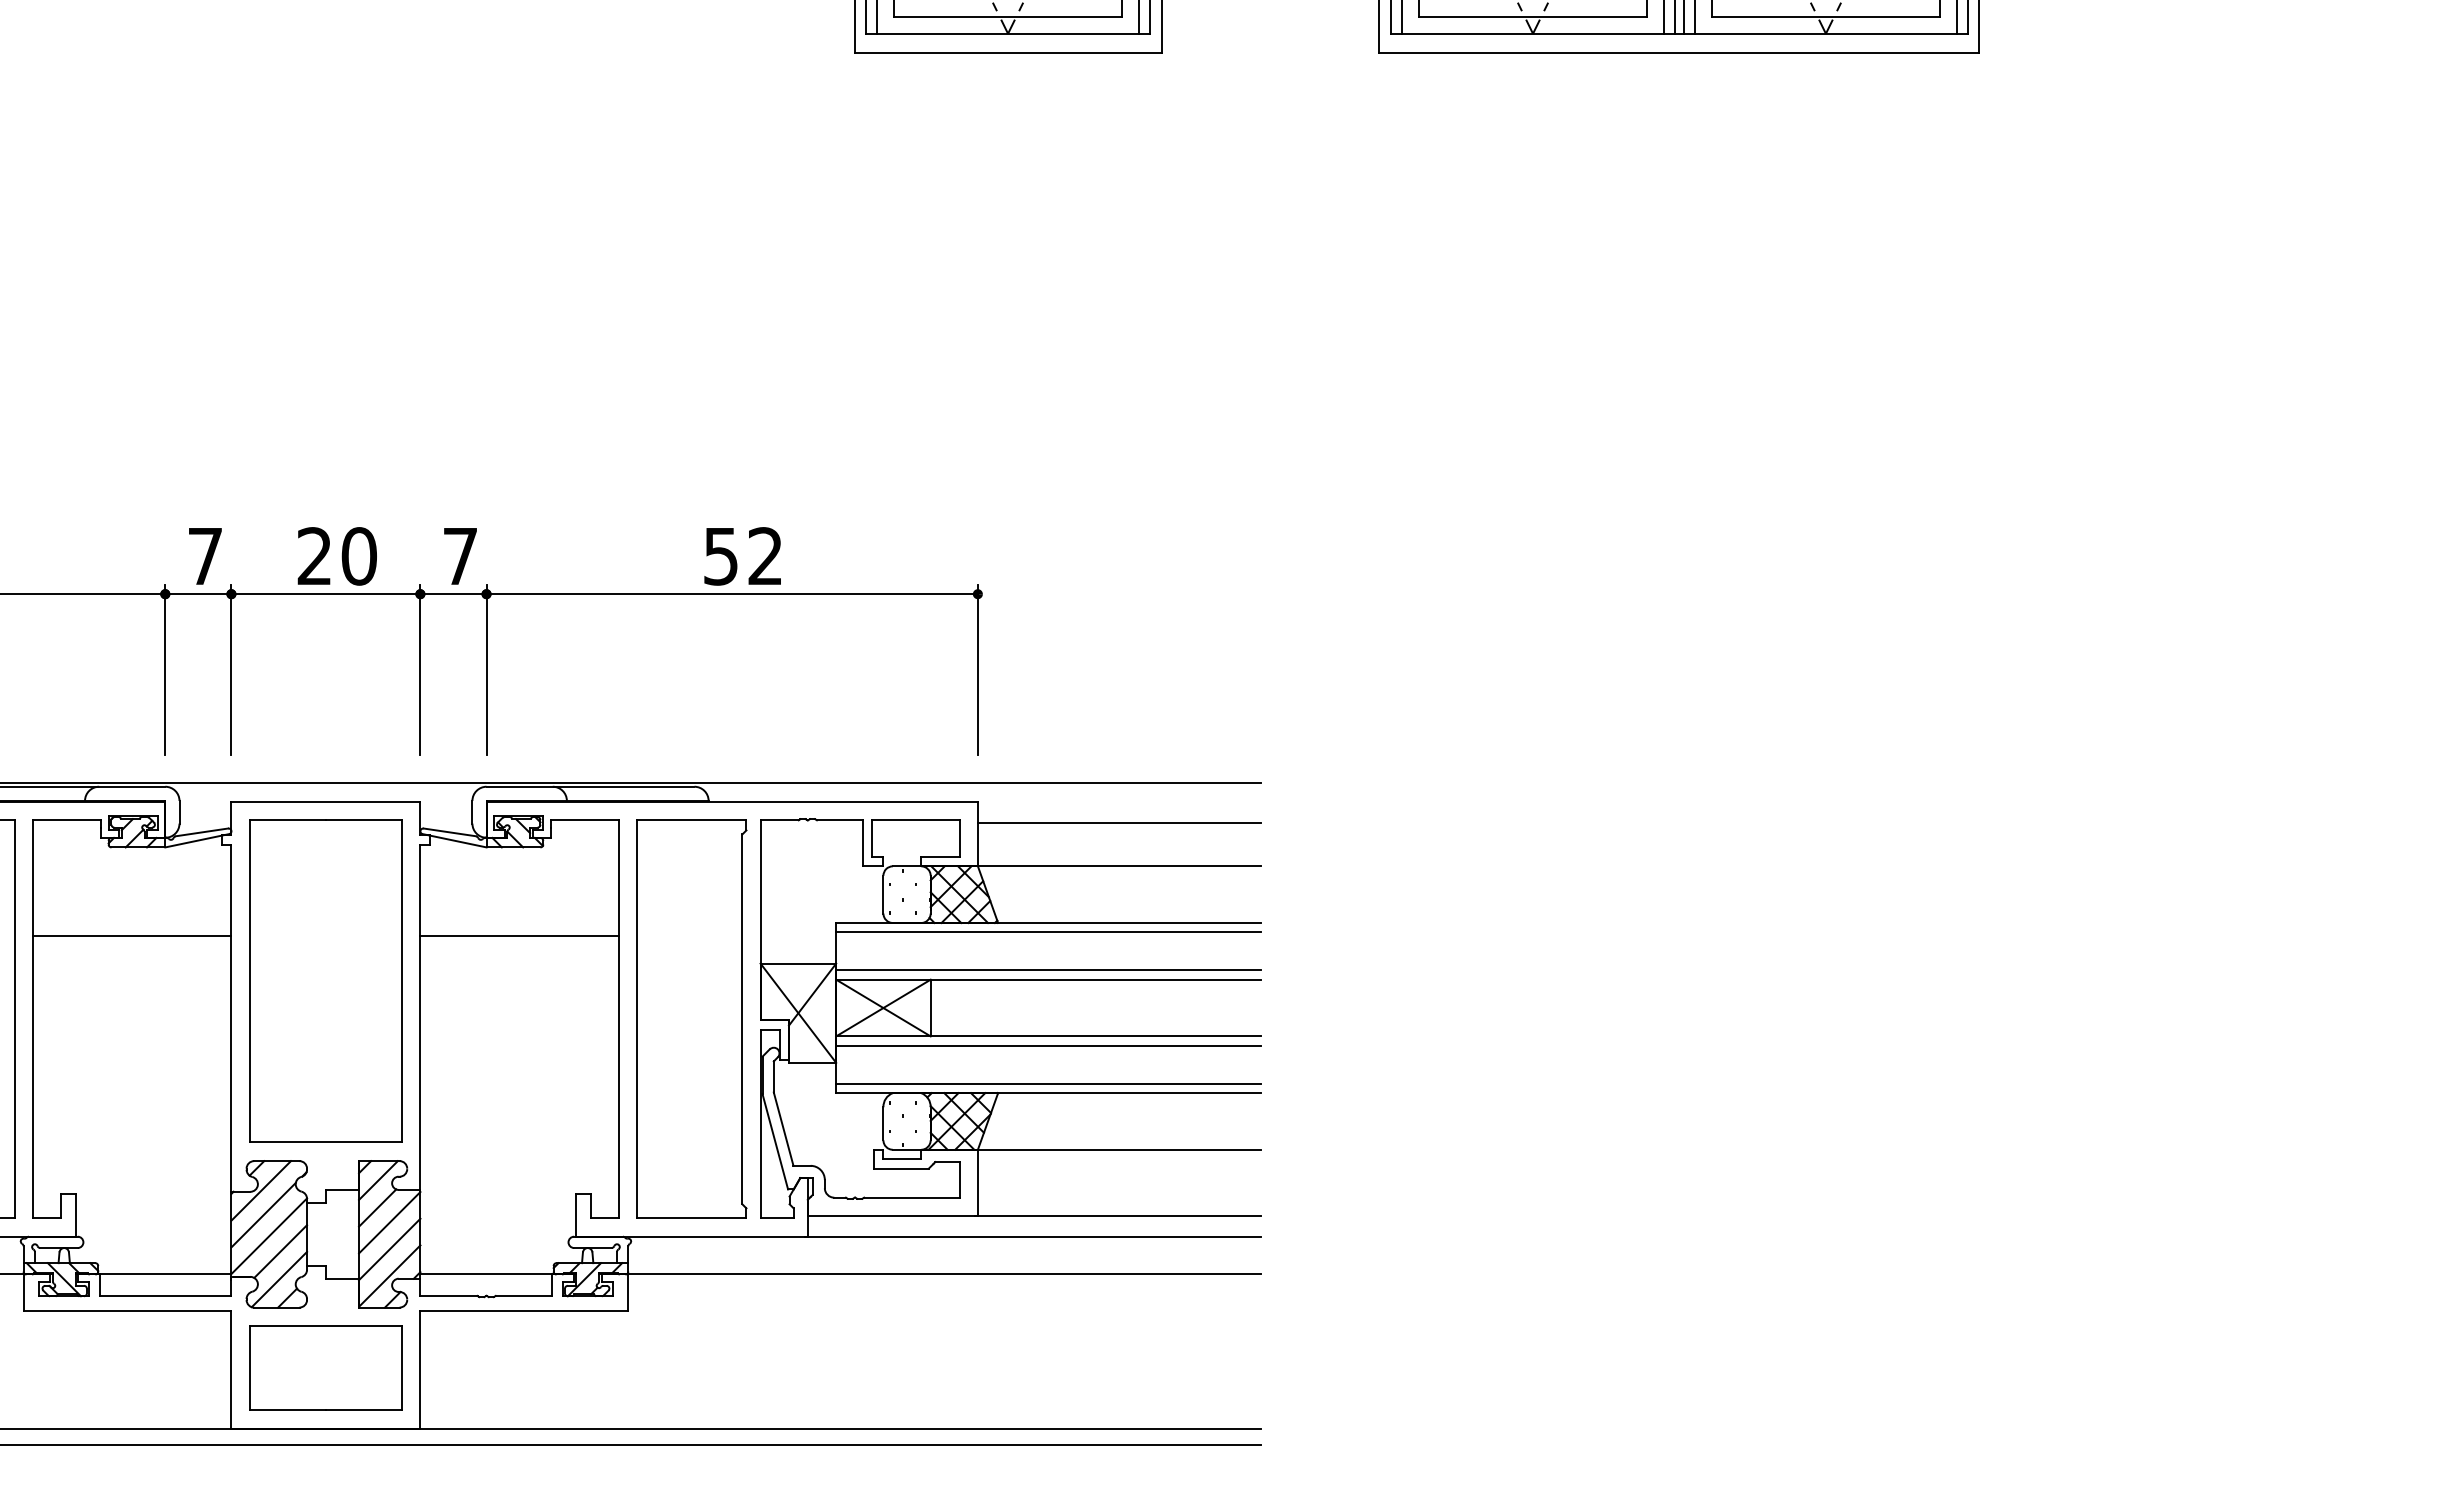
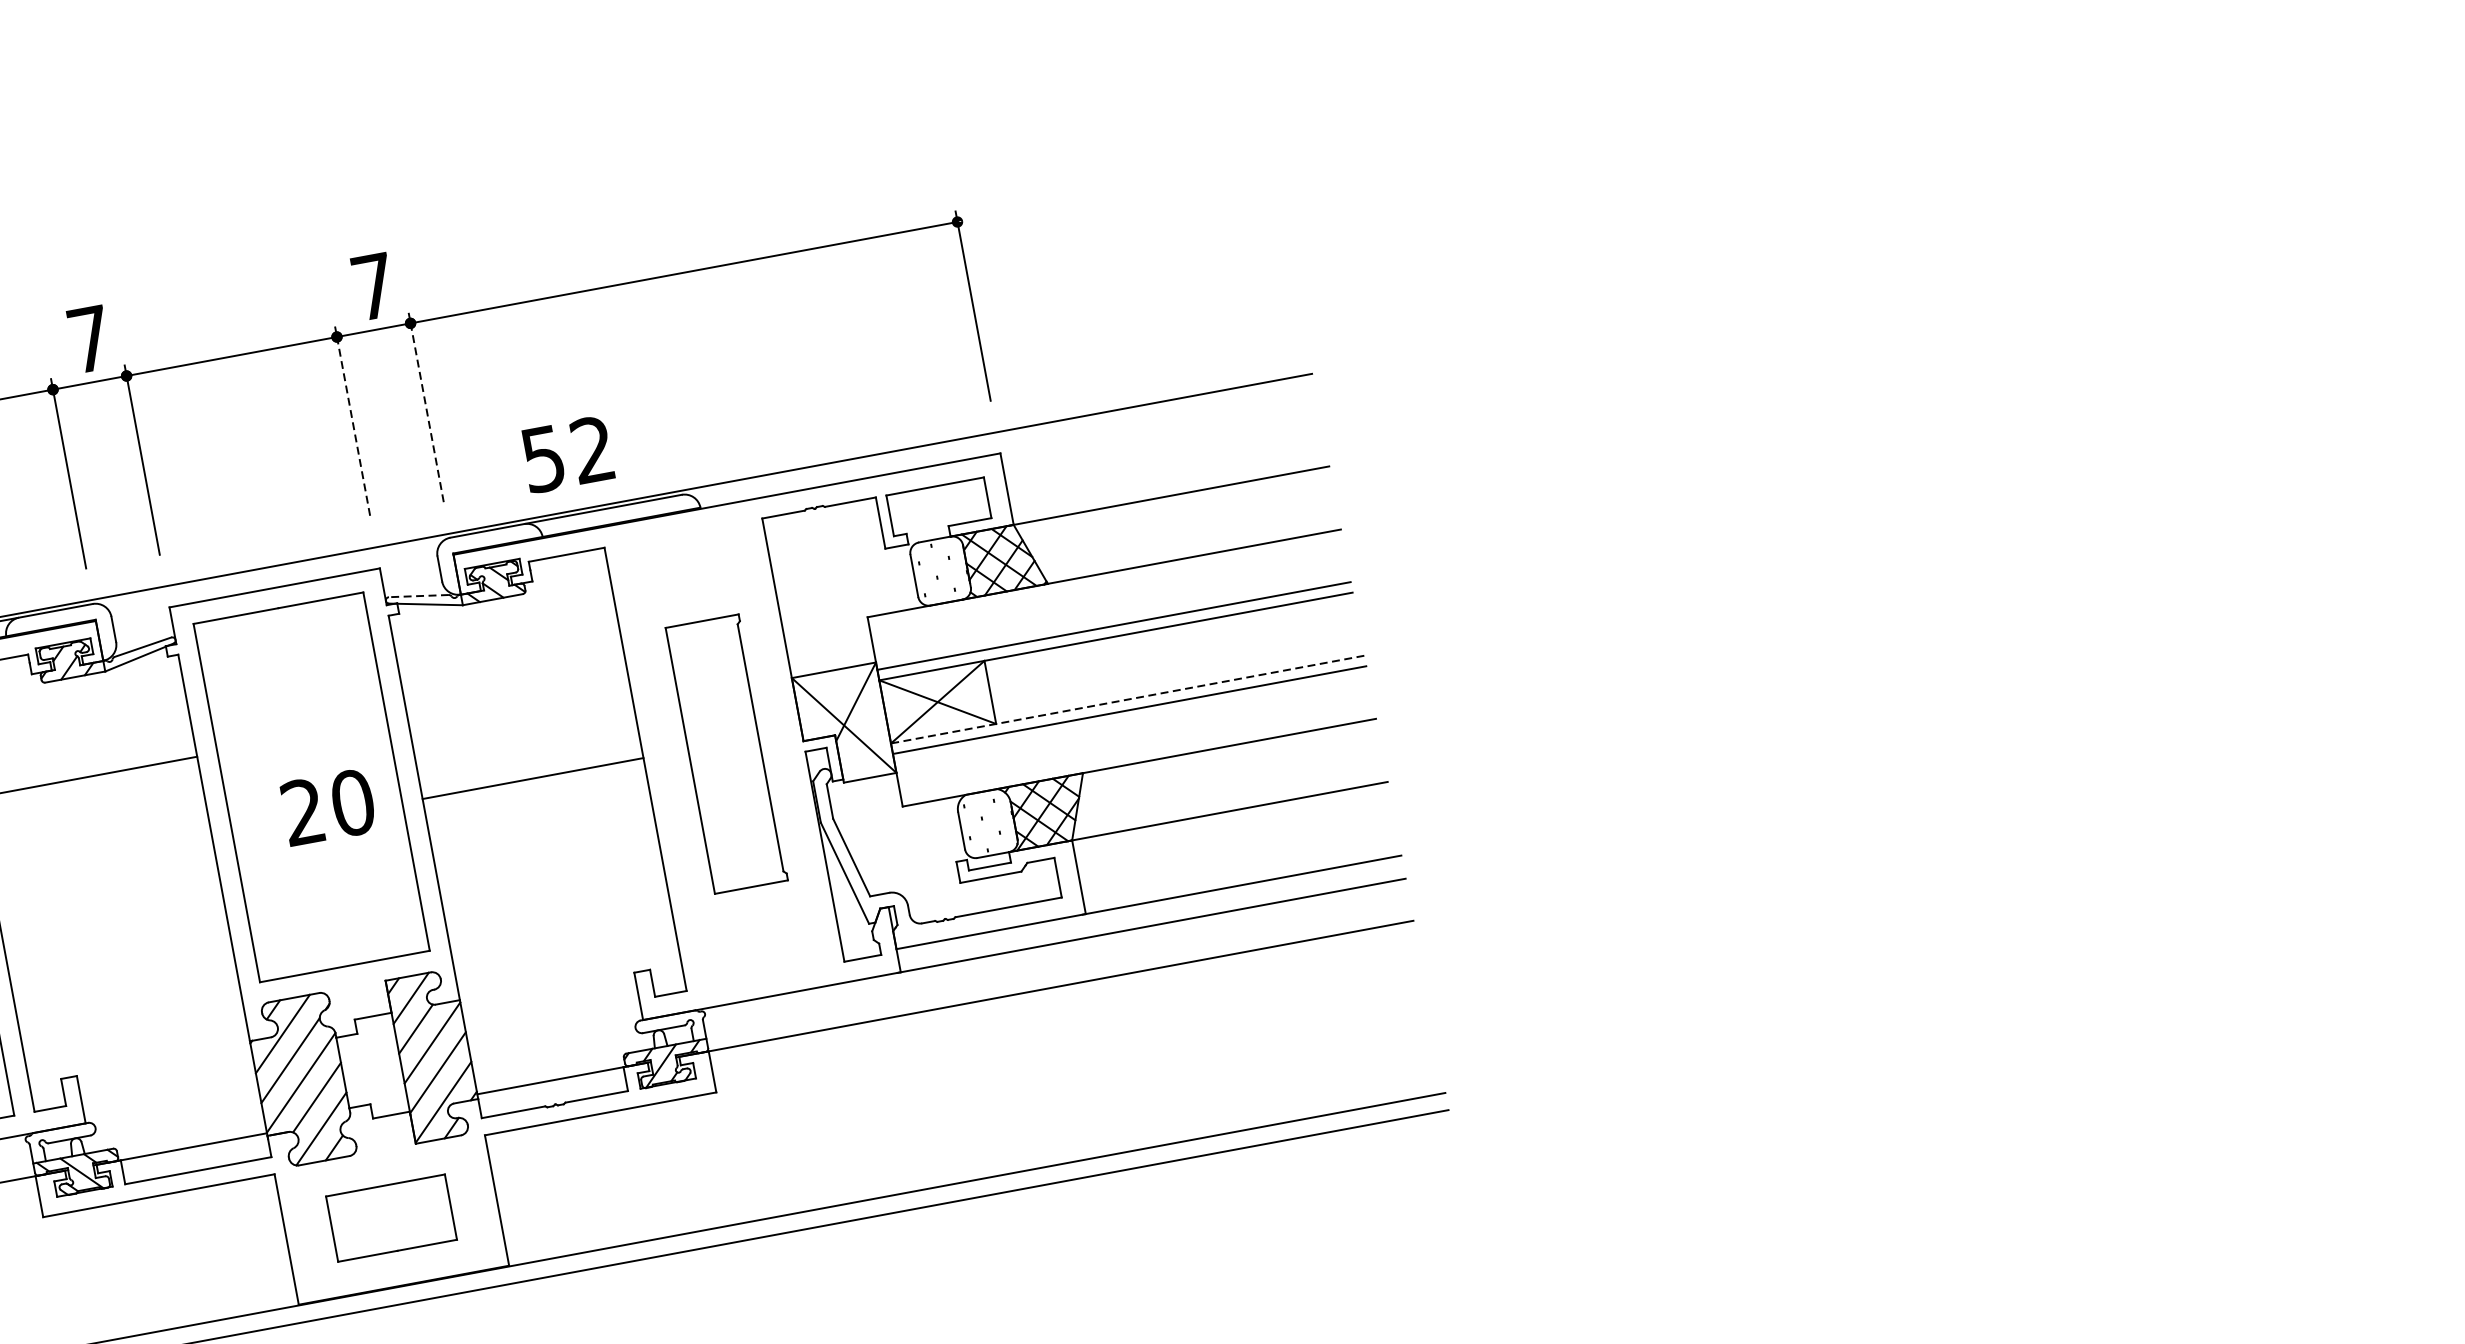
text: (336, 556) -> (327, 807), moved
text: (742, 556) -> (567, 454), moved
line: (420, 669) -> (352, 420), solid -> dashed
line: (486, 669) -> (426, 407), solid -> dashed
line: (1119, 822) -> (1162, 446), removed
line: (449, 832) -> (418, 596), solid -> dashed
line: (1048, 932) -> (1105, 584), removed
line: (519, 936) -> (532, 778), moved
part: (691, 1018) -> (726, 753), size x0.6
line: (1048, 1036) -> (1127, 699), solid -> dashed
line: (1048, 1083) -> (1137, 752), removed
part: (325, 1367) -> (390, 1217), size x0.7

